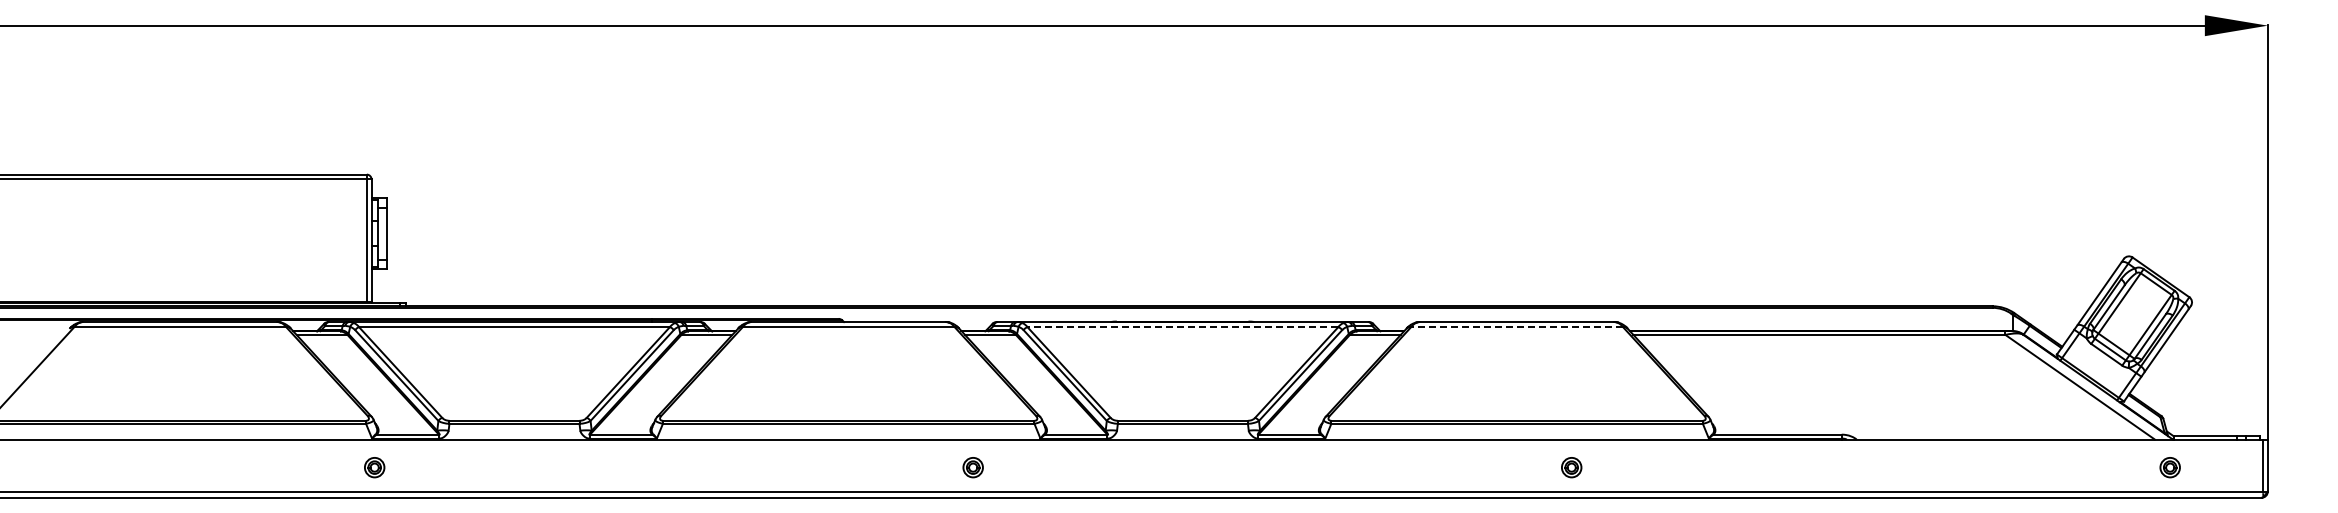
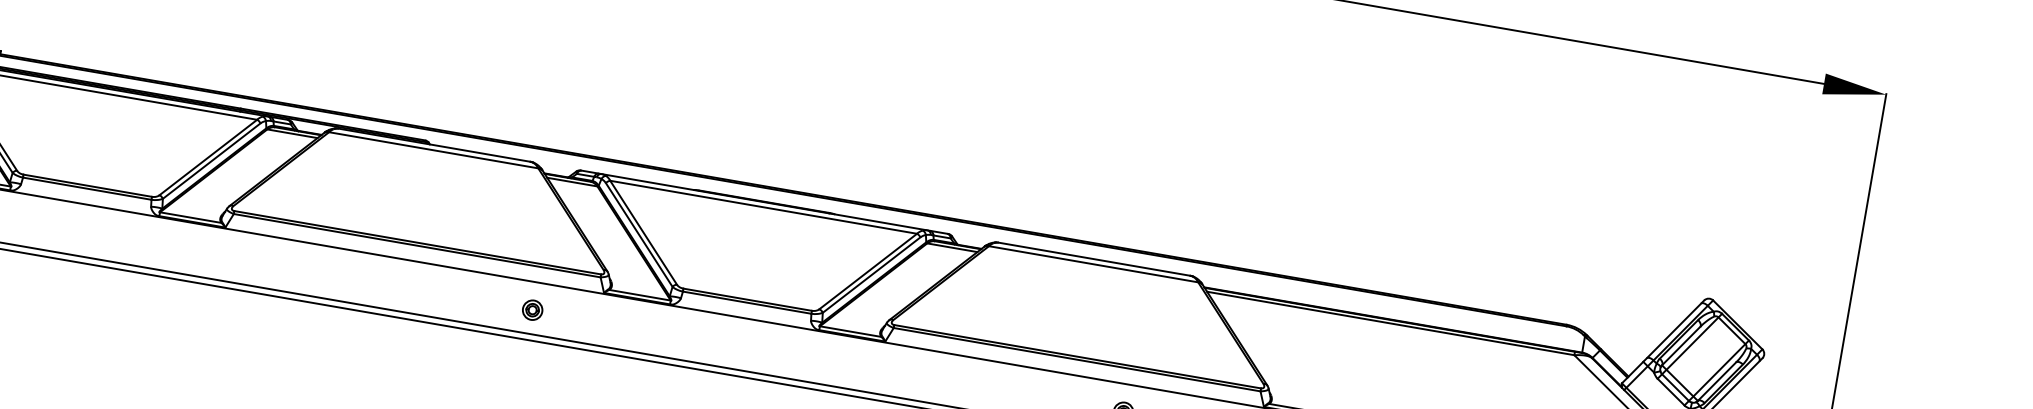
line: (1182, 327) -> (763, 207), dashed -> solid
line: (1517, 327) -> (1093, 264), dashed -> solid

